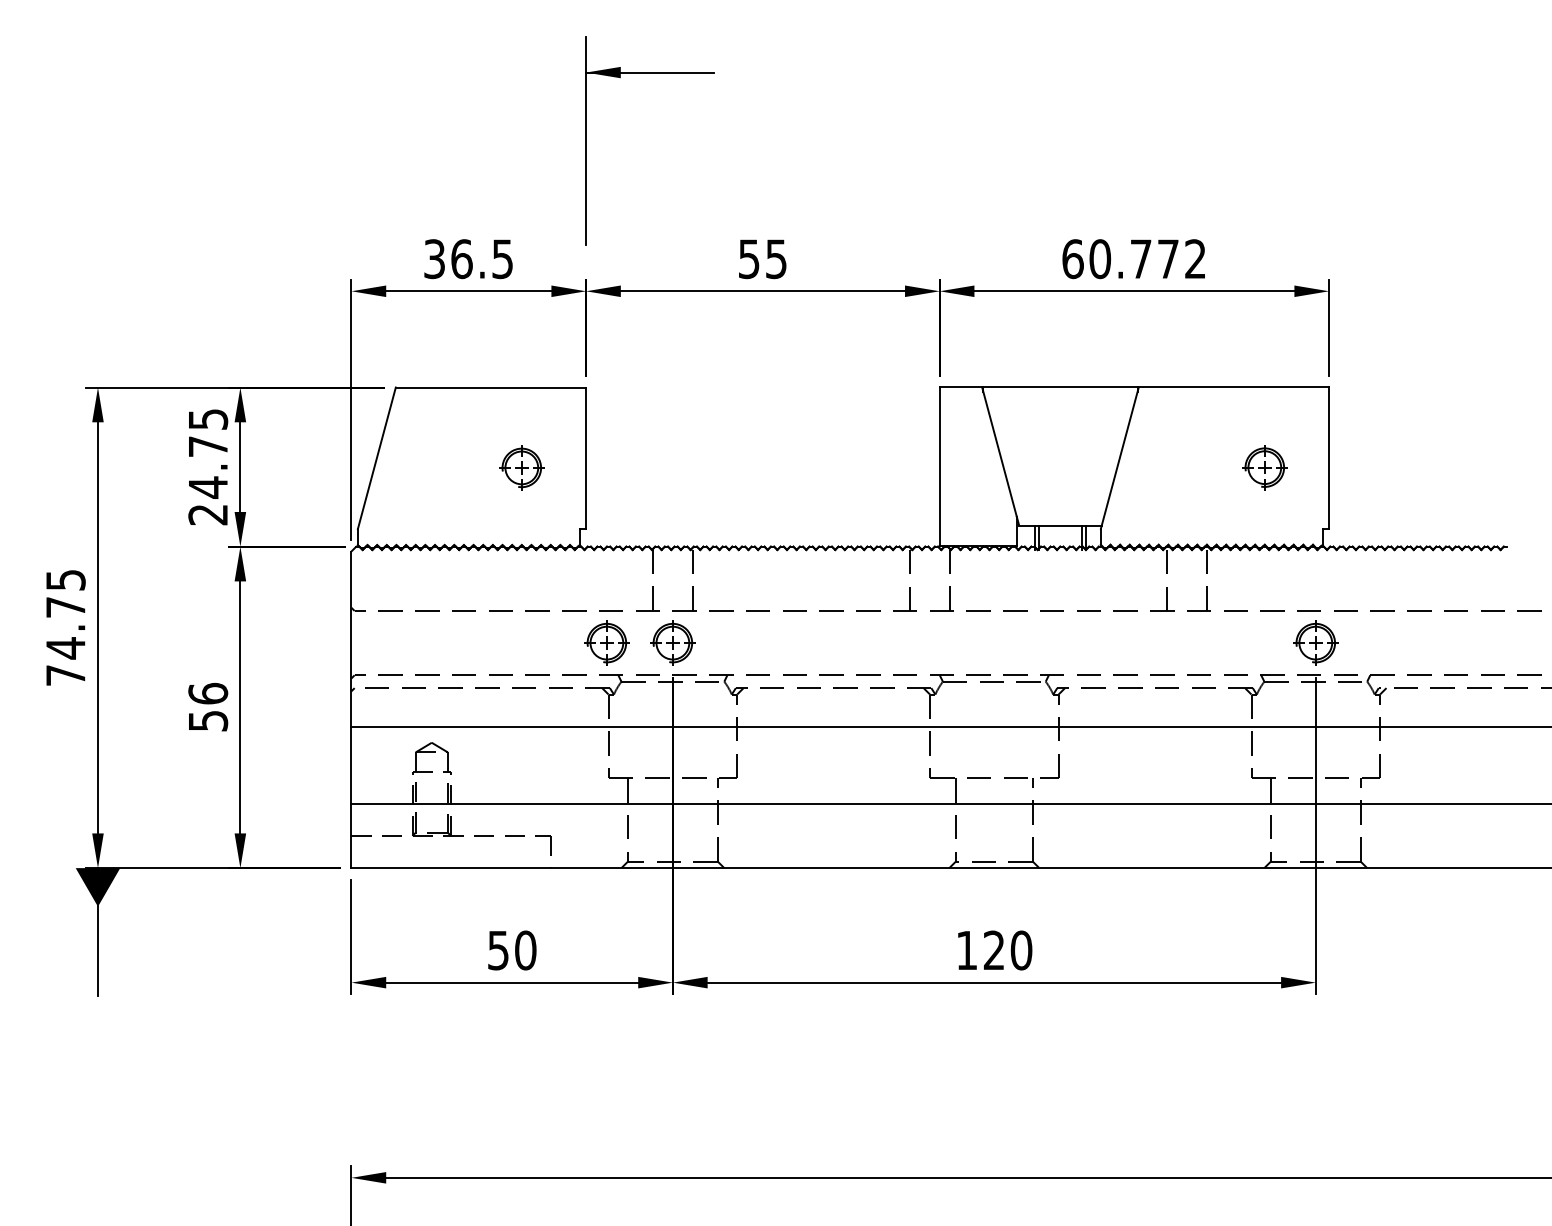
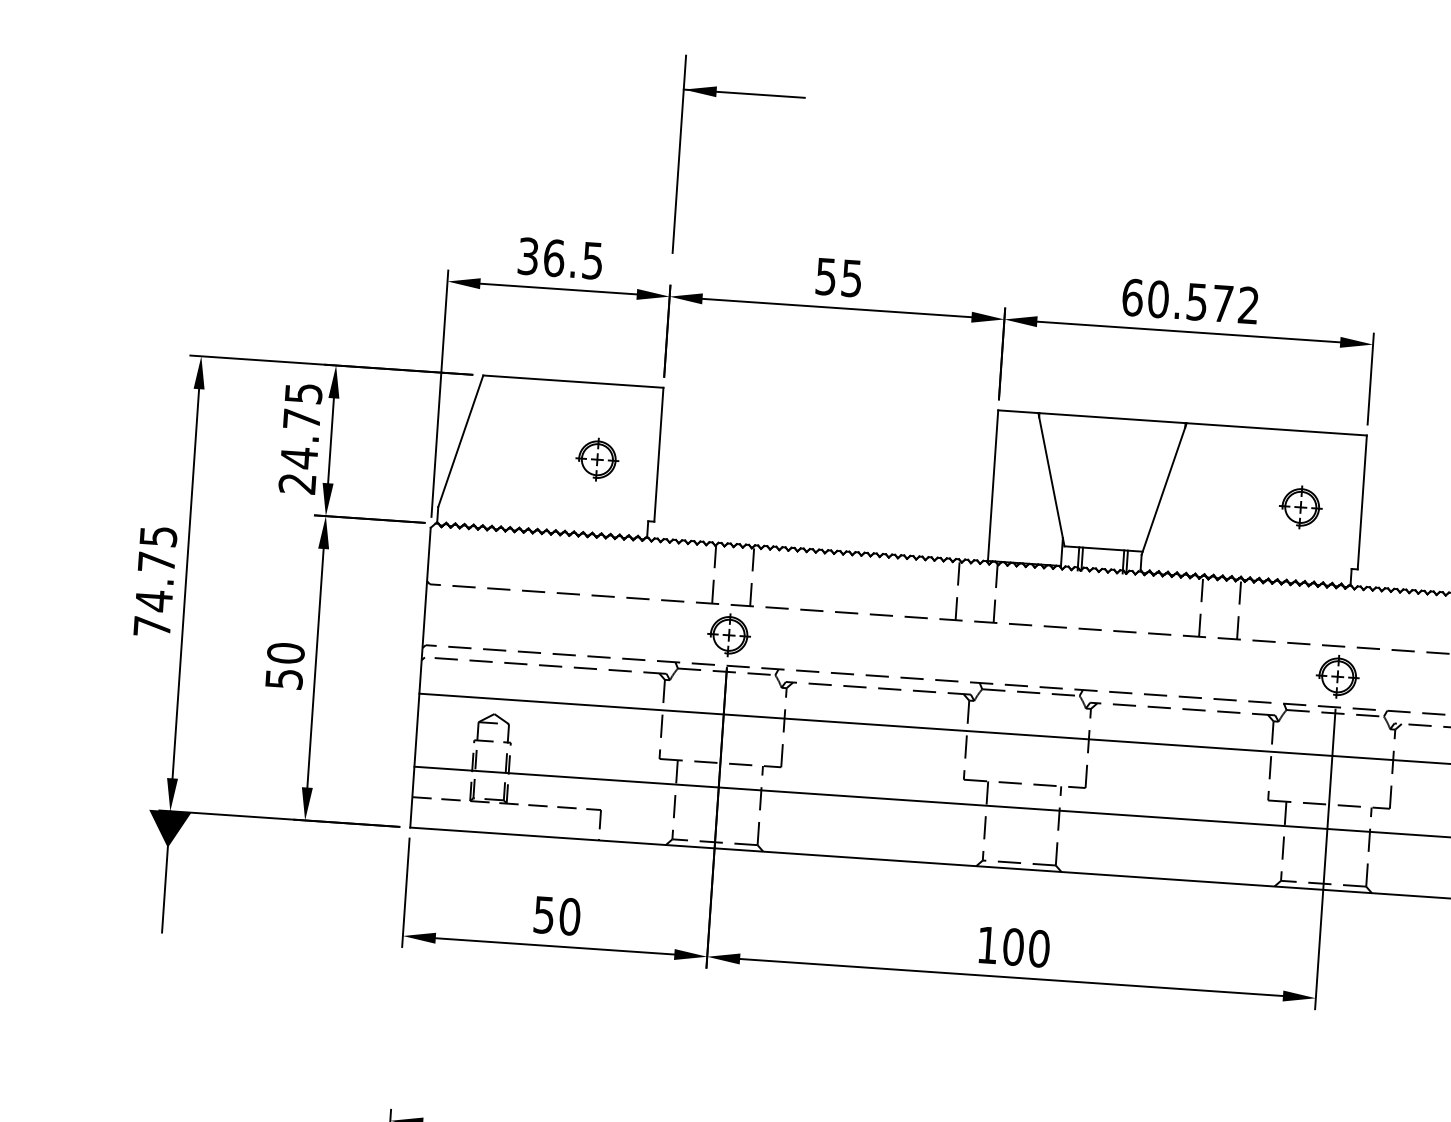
text: (1140, 259) -> (1196, 302), 60.772 -> 60.572
part: (606, 642) -> (666, 630), removed
text: (208, 693) -> (286, 653), 56 -> 50
text: (994, 950) -> (1013, 947), 120 -> 100

